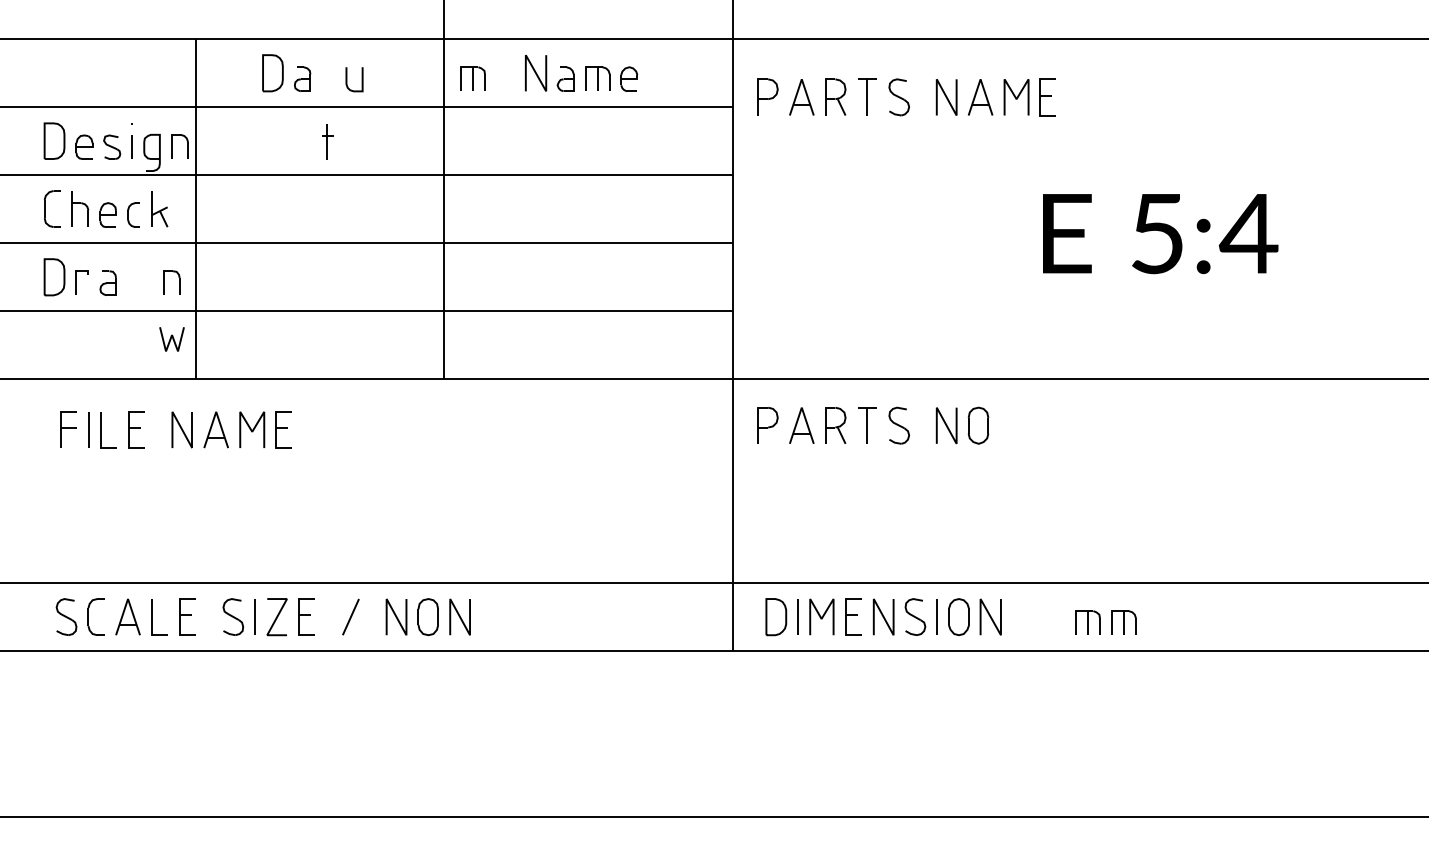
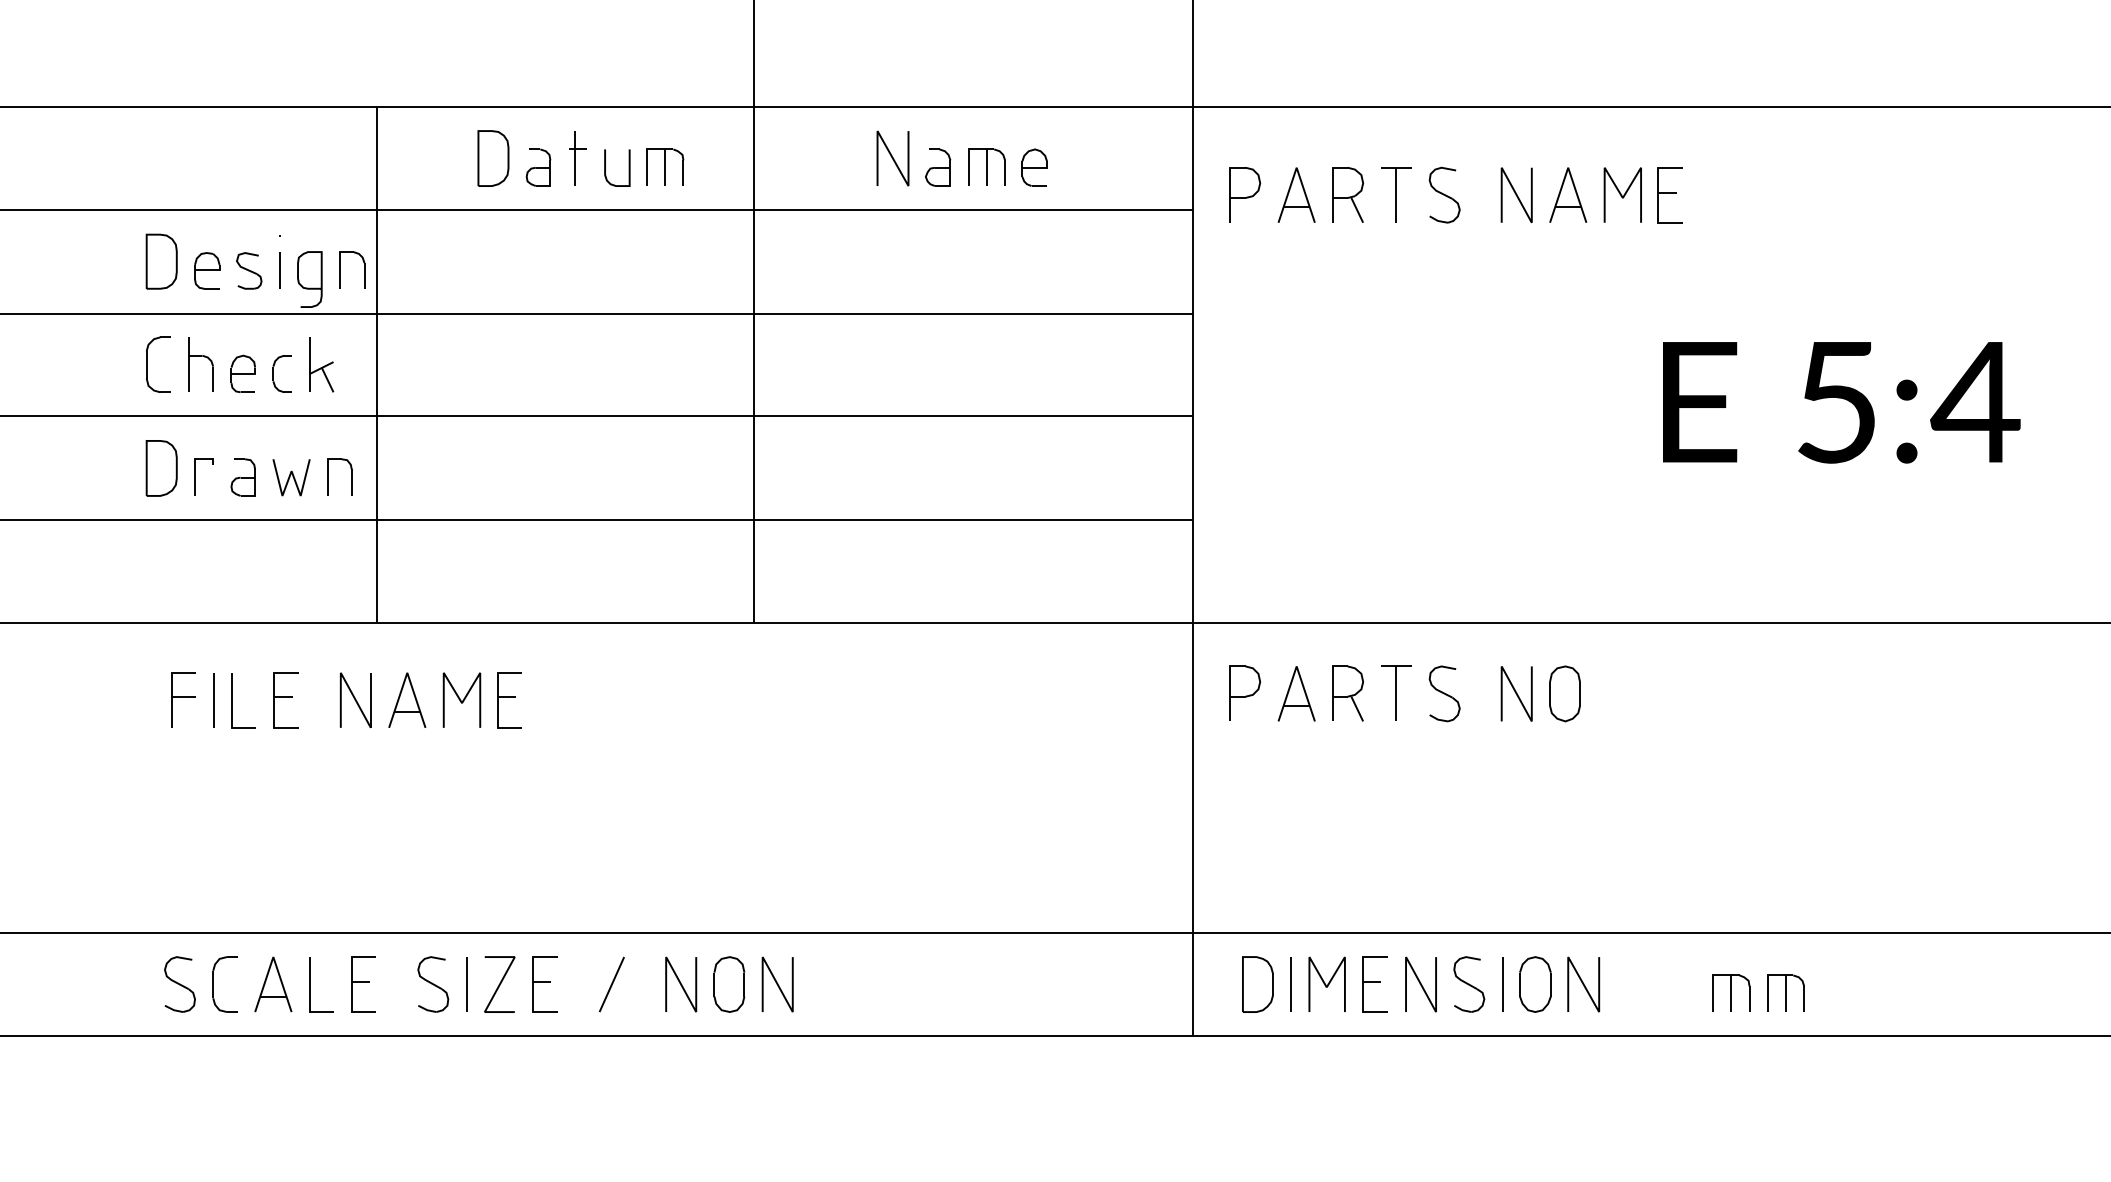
part: (472, 78) -> (664, 166), moved
part: (327, 141) -> (576, 157), moved
line: (171, 339) -> (290, 477), moved

